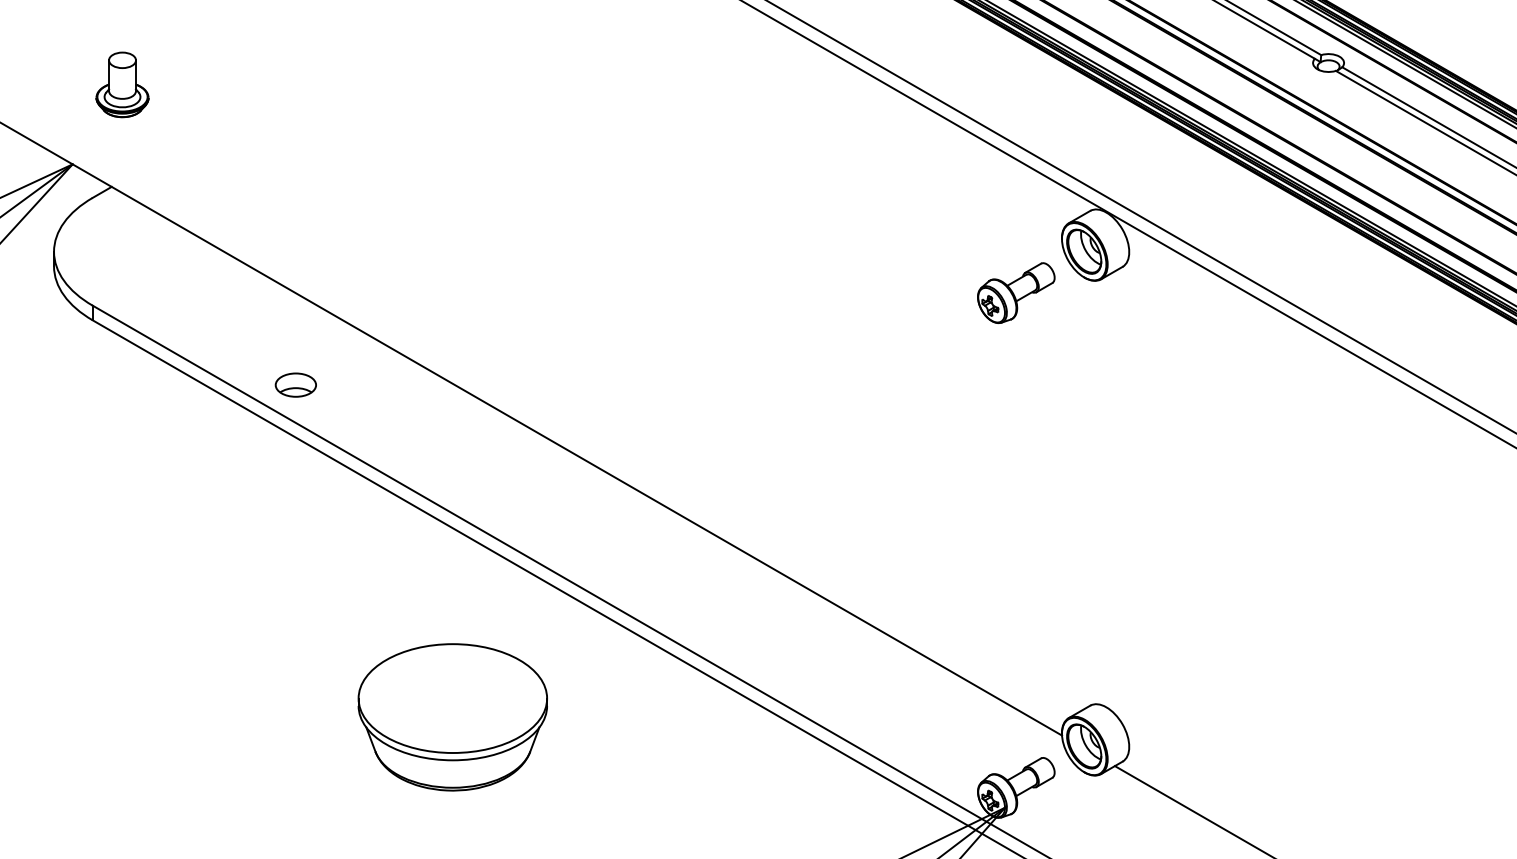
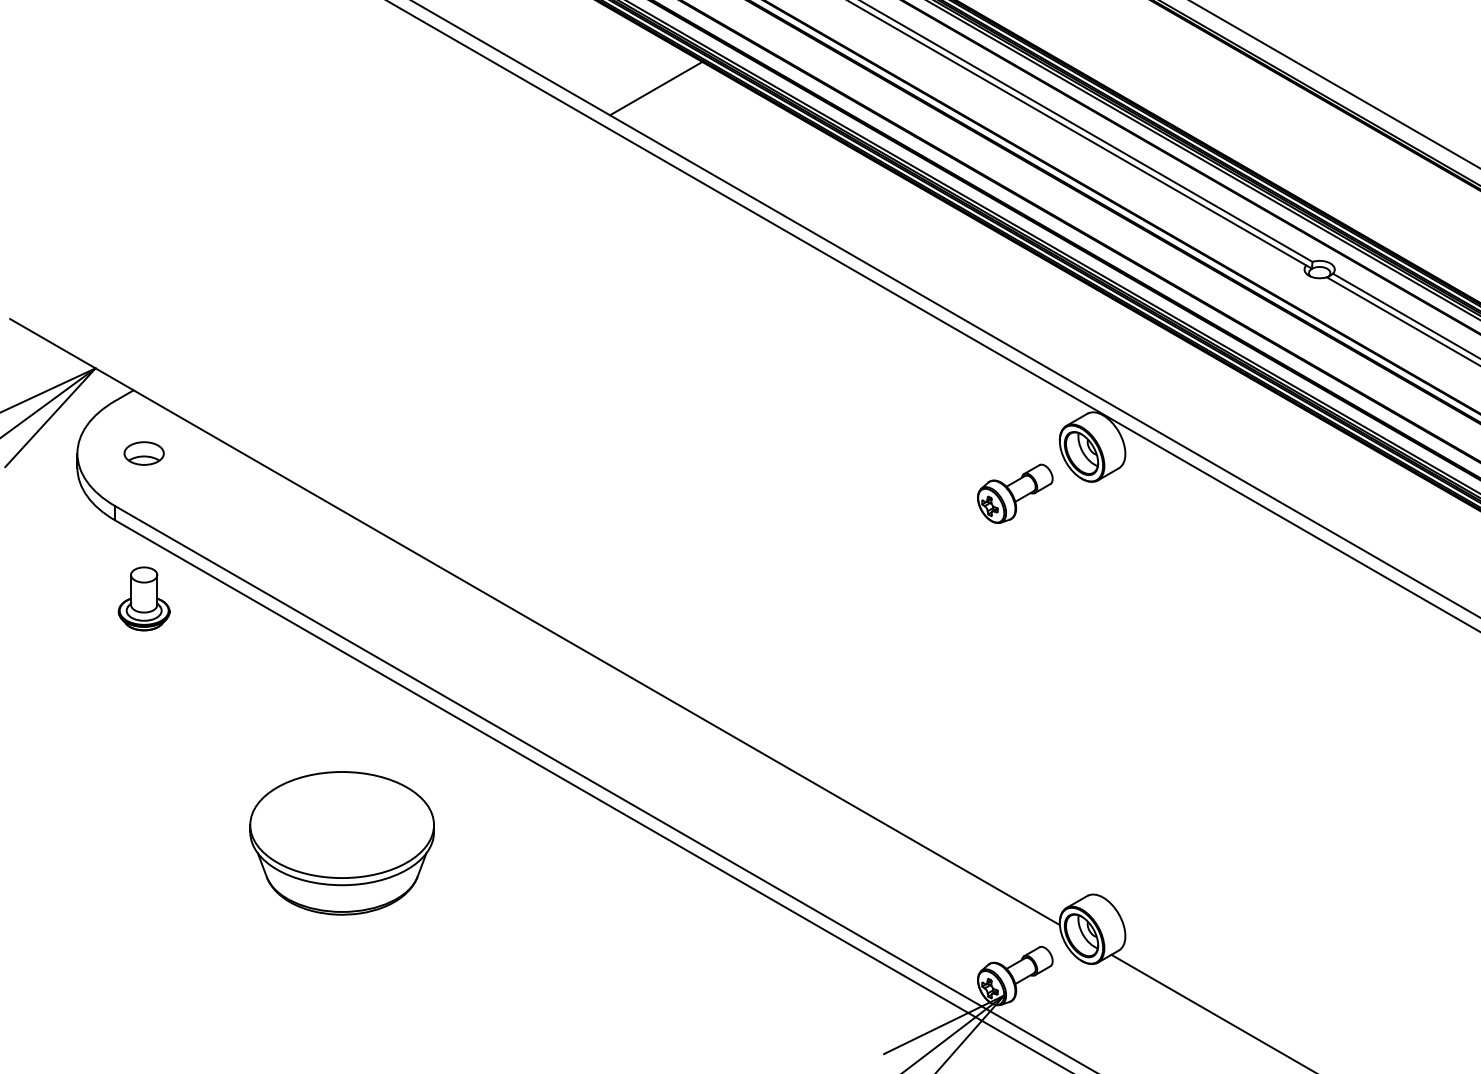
part: (121, 84) -> (143, 598), moved
part: (295, 385) -> (143, 453), moved
part: (452, 717) -> (341, 843), moved

